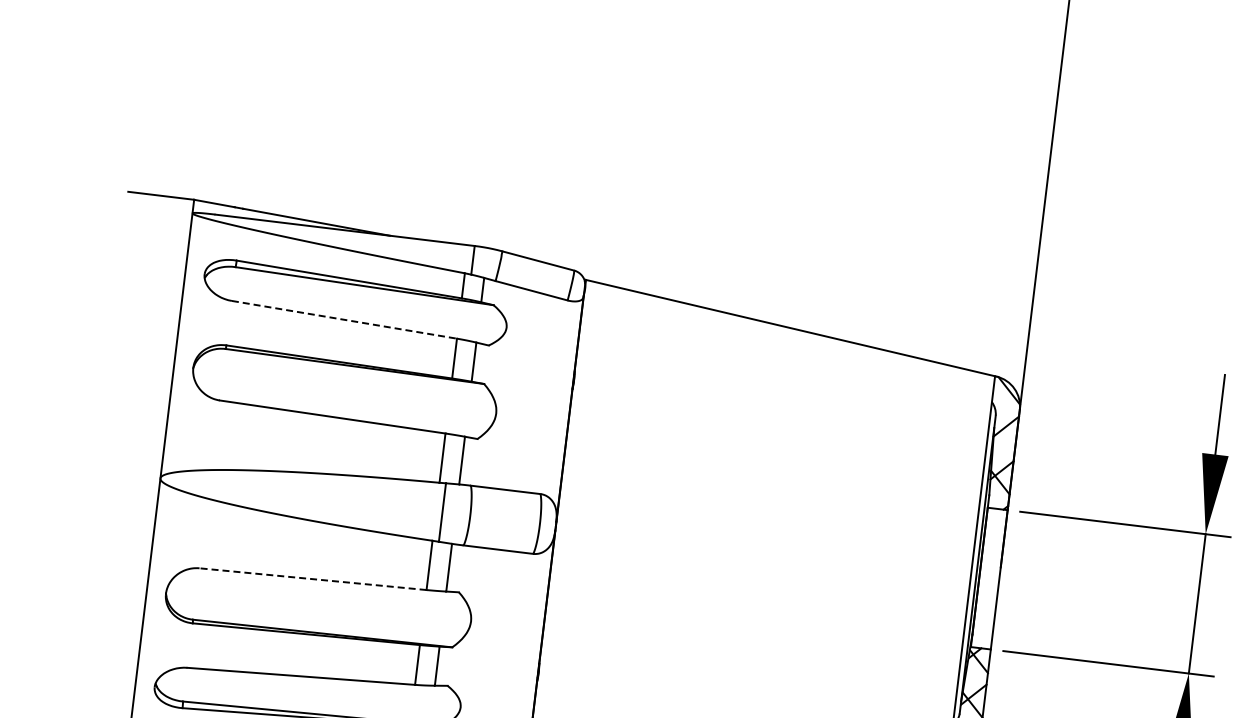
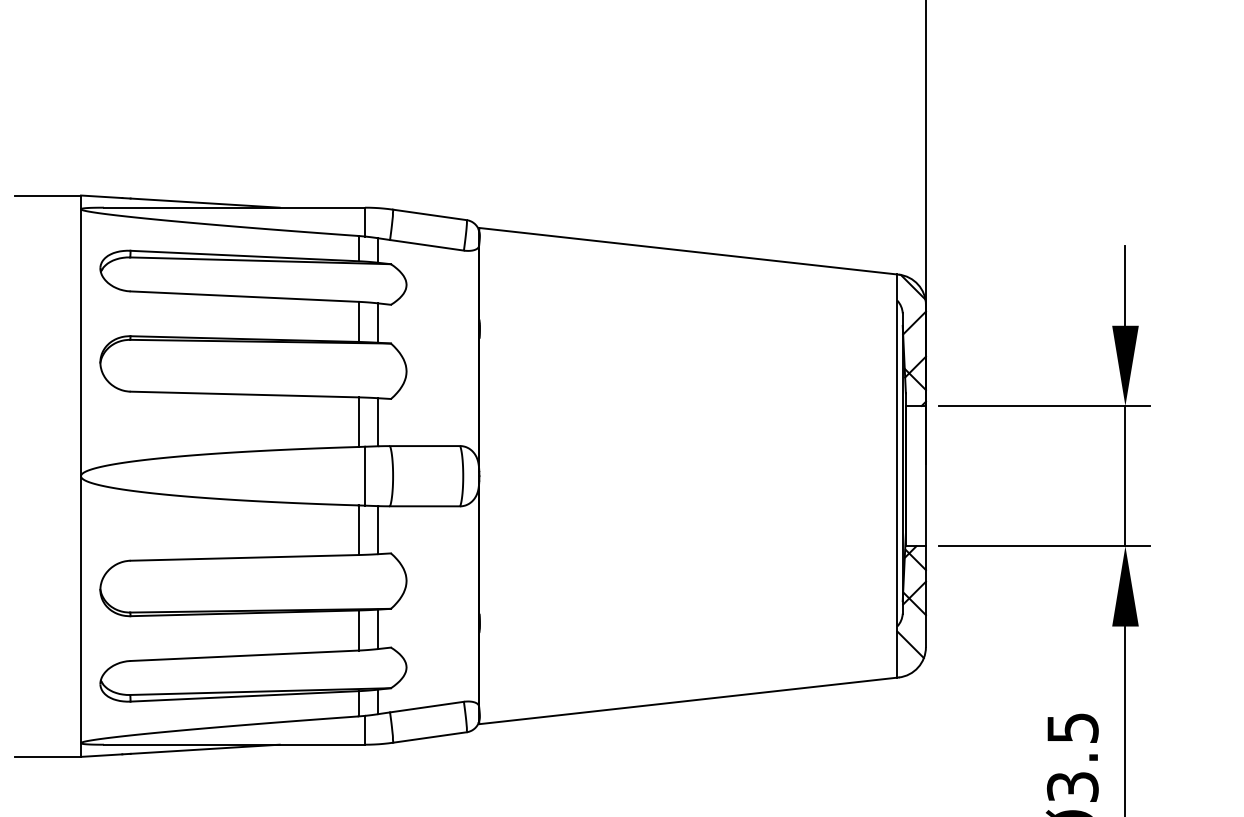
line: (345, 319) -> (245, 296), dashed -> solid
line: (312, 578) -> (244, 557), dashed -> solid

